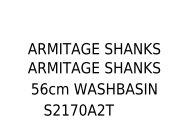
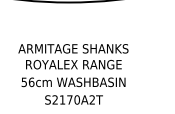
text: (94, 67) -> (73, 64), ARMITAGE SHANKS -> ROYALEX RANGE
text: (78, 109) -> (73, 99), moved

